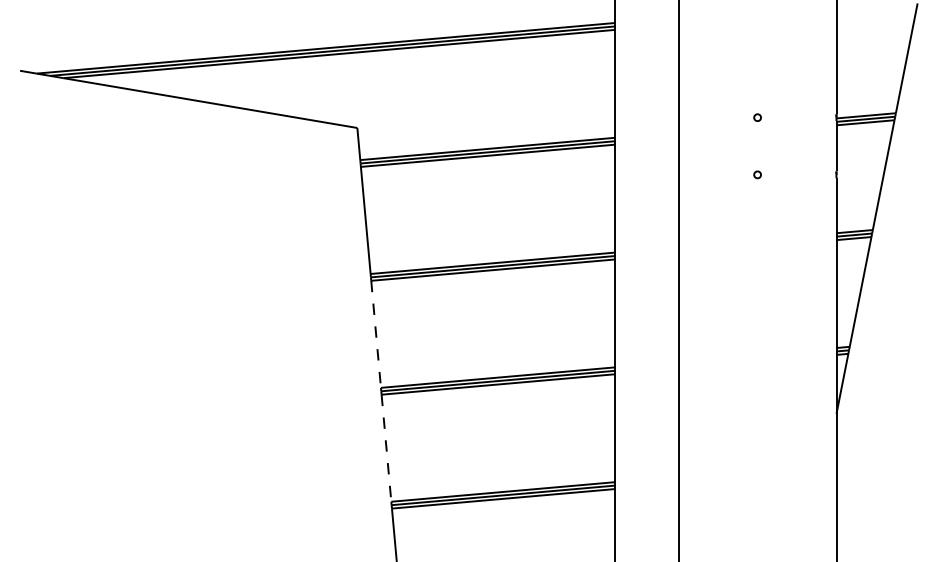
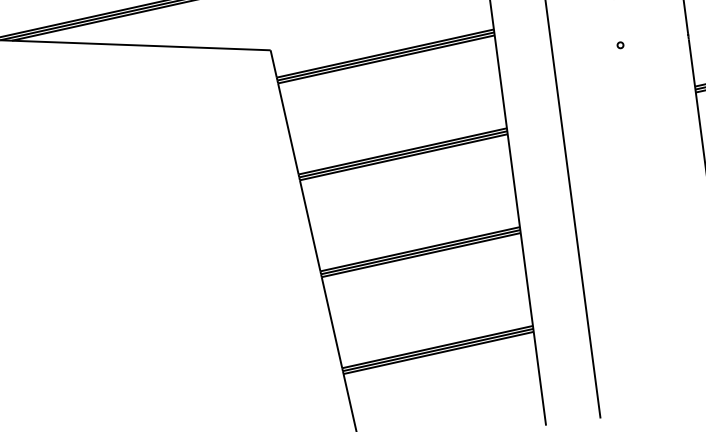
line: (376, 334) -> (310, 225), dashed -> solid
line: (386, 448) -> (332, 322), dashed -> solid

